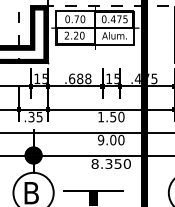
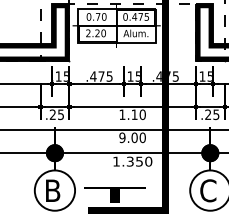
text: (80, 78) -> (101, 76), .688 -> .475
text: (113, 116) -> (134, 114), 1.50 -> 1.10
text: (31, 117) -> (52, 115), .35 -> .25
text: (95, 163) -> (116, 161), 8.350 -> 1.350

